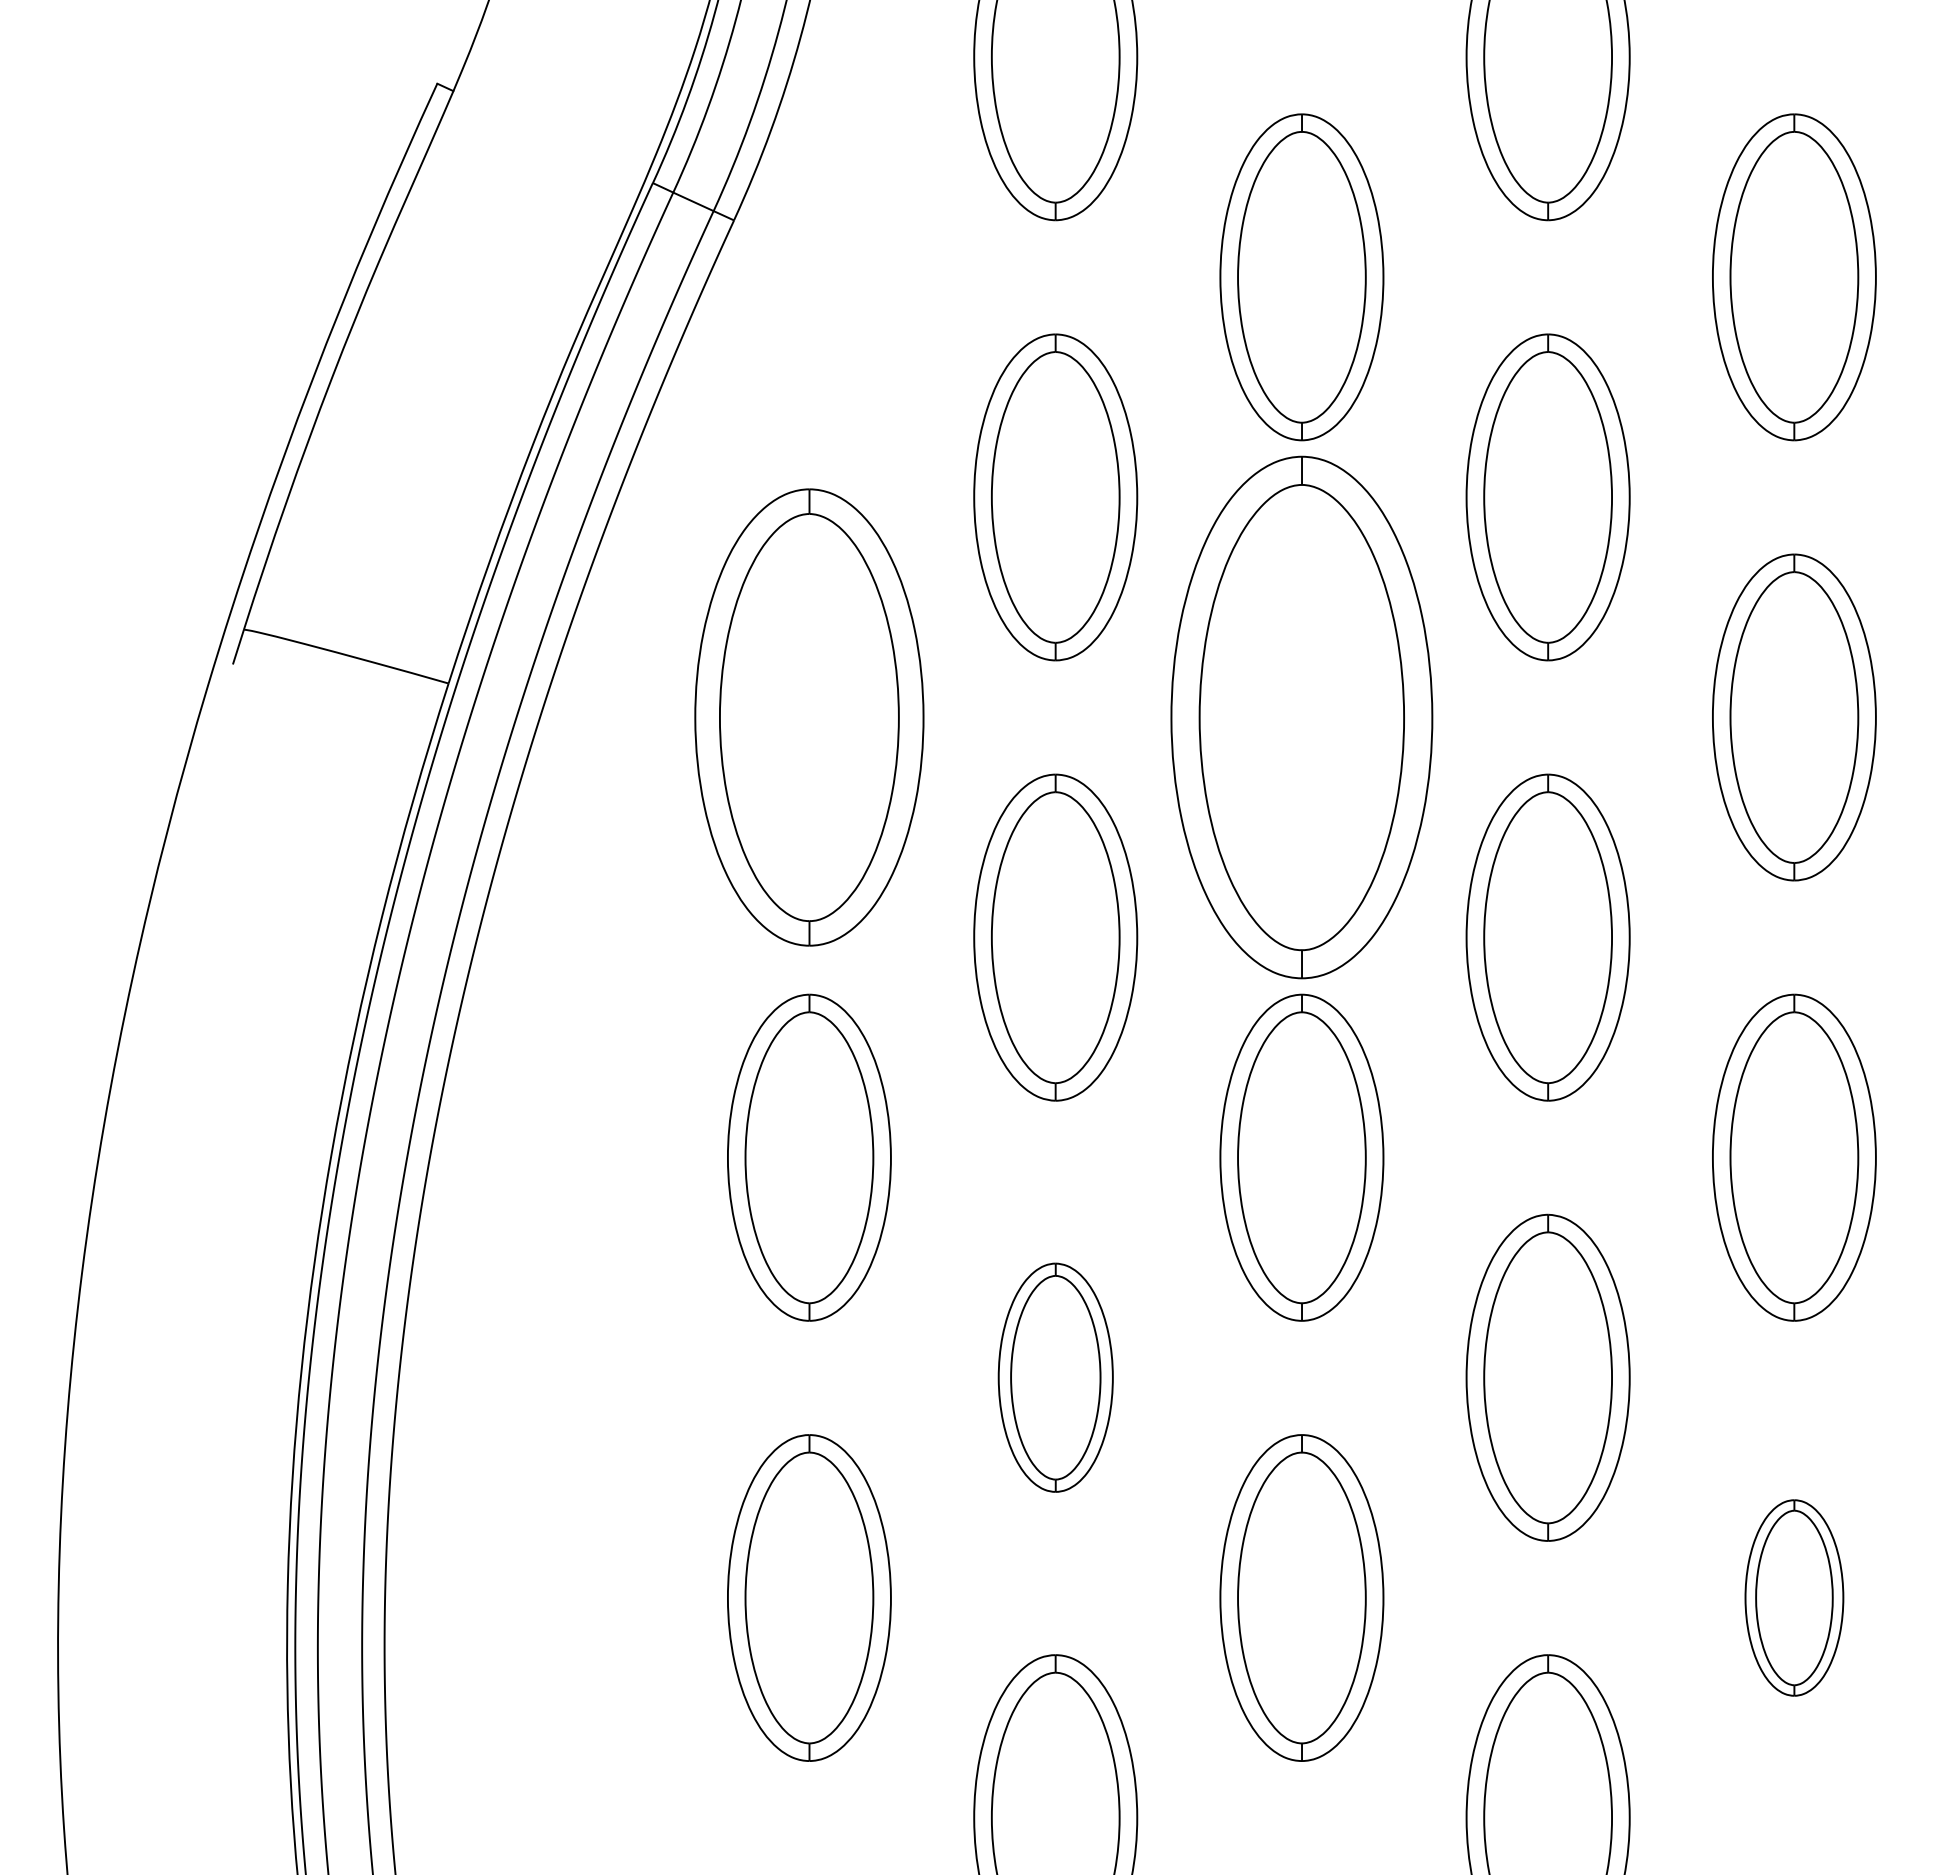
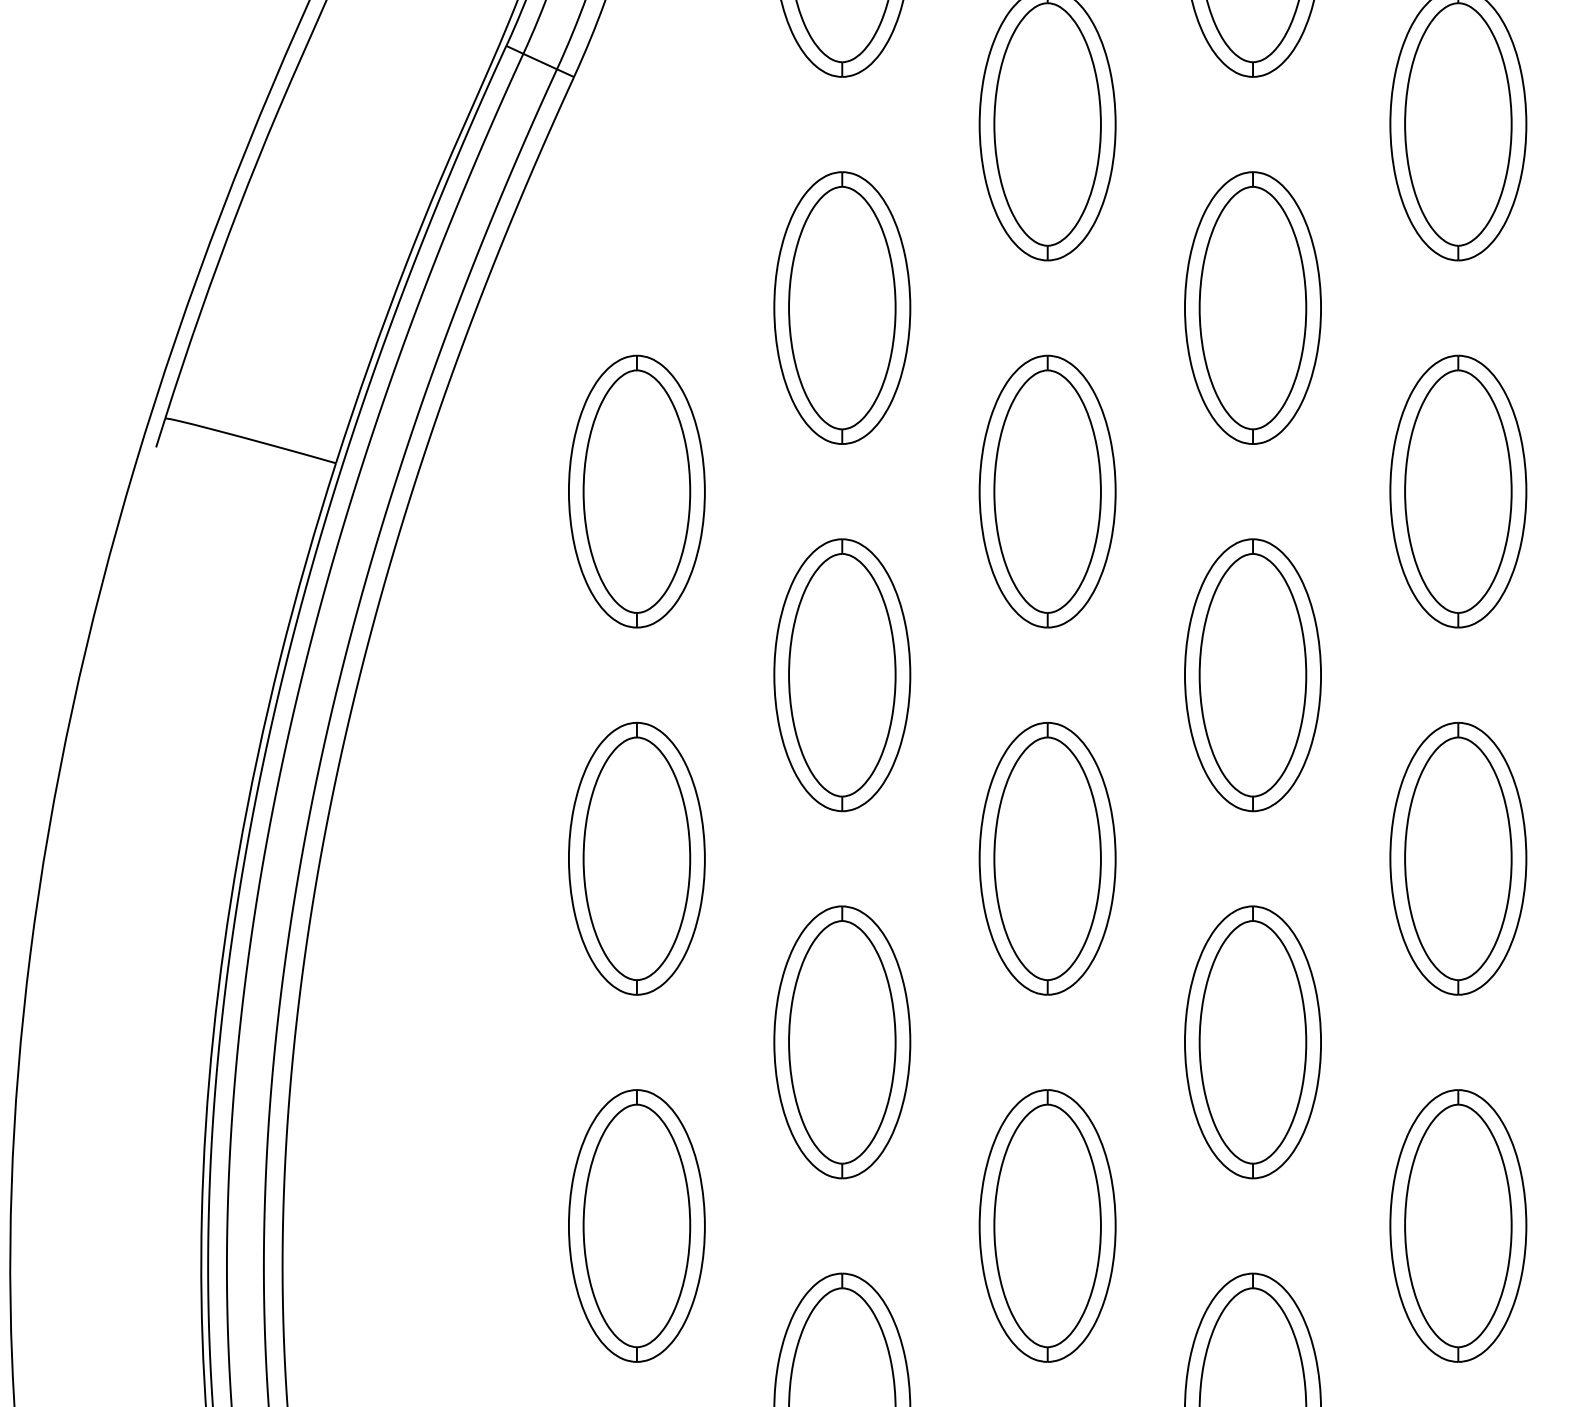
part: (809, 717) -> (636, 491), size x0.71
part: (1301, 717) -> (1047, 491), size x0.62
part: (1055, 1377) -> (842, 1042), size x1.43
part: (1794, 1597) -> (1458, 1225), size x1.67

